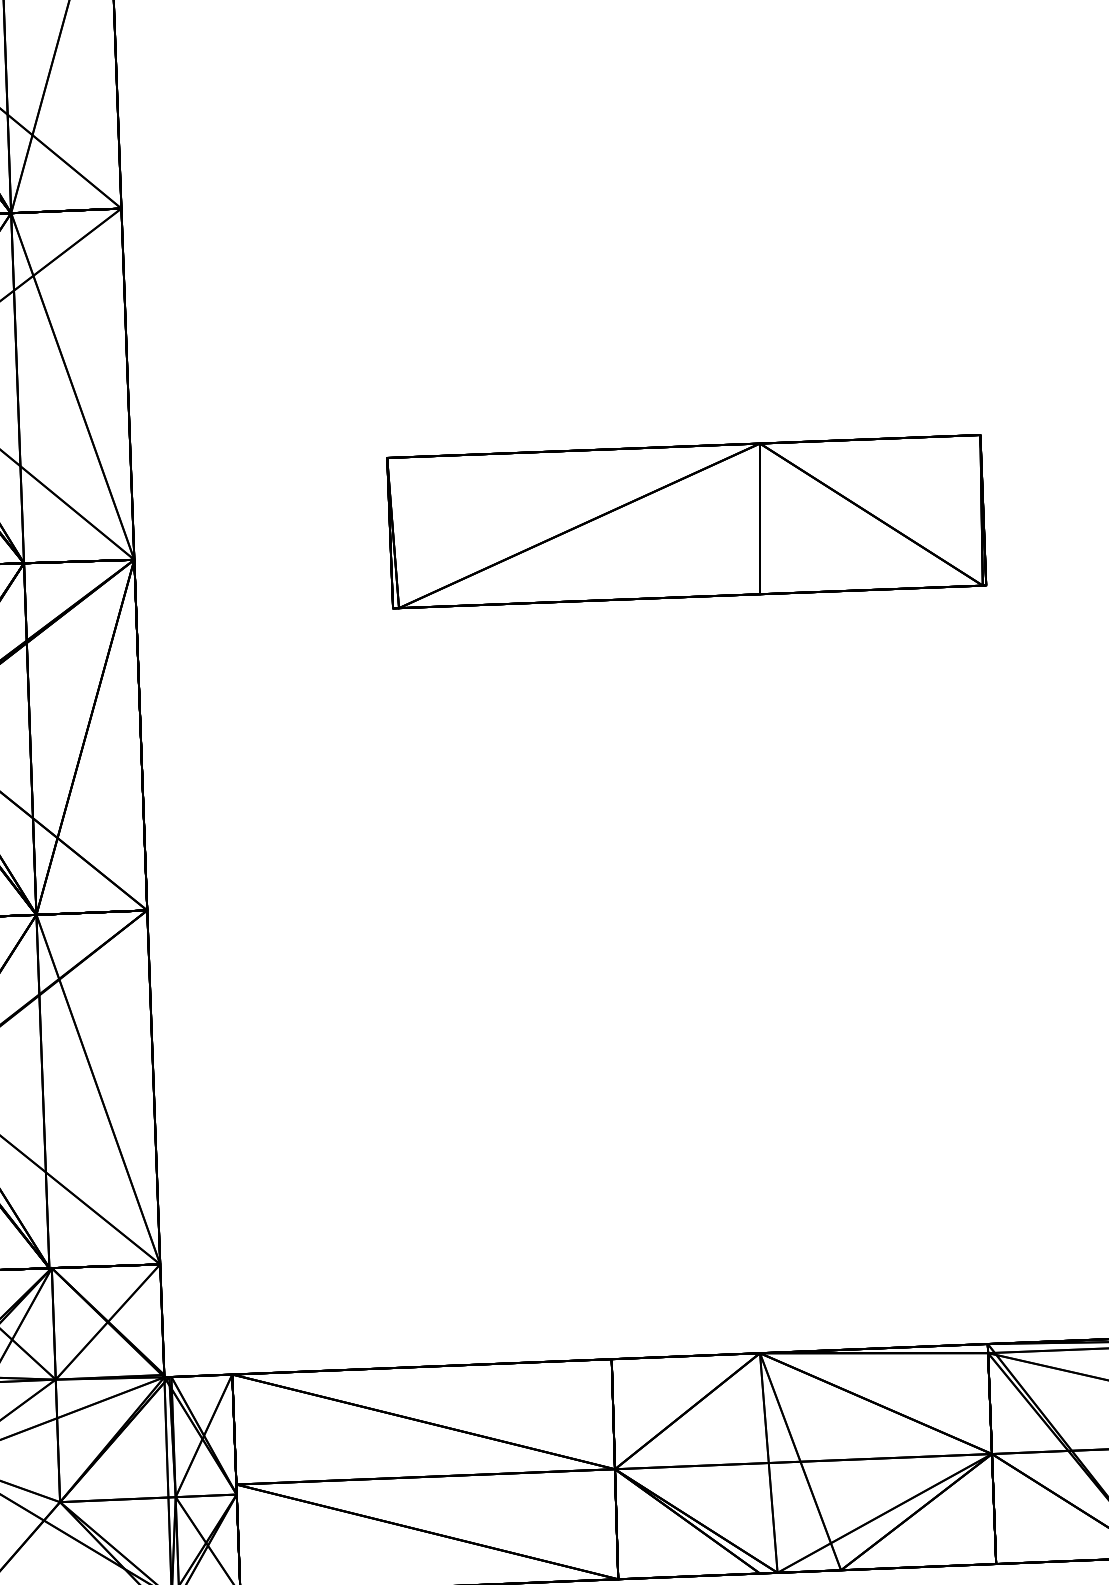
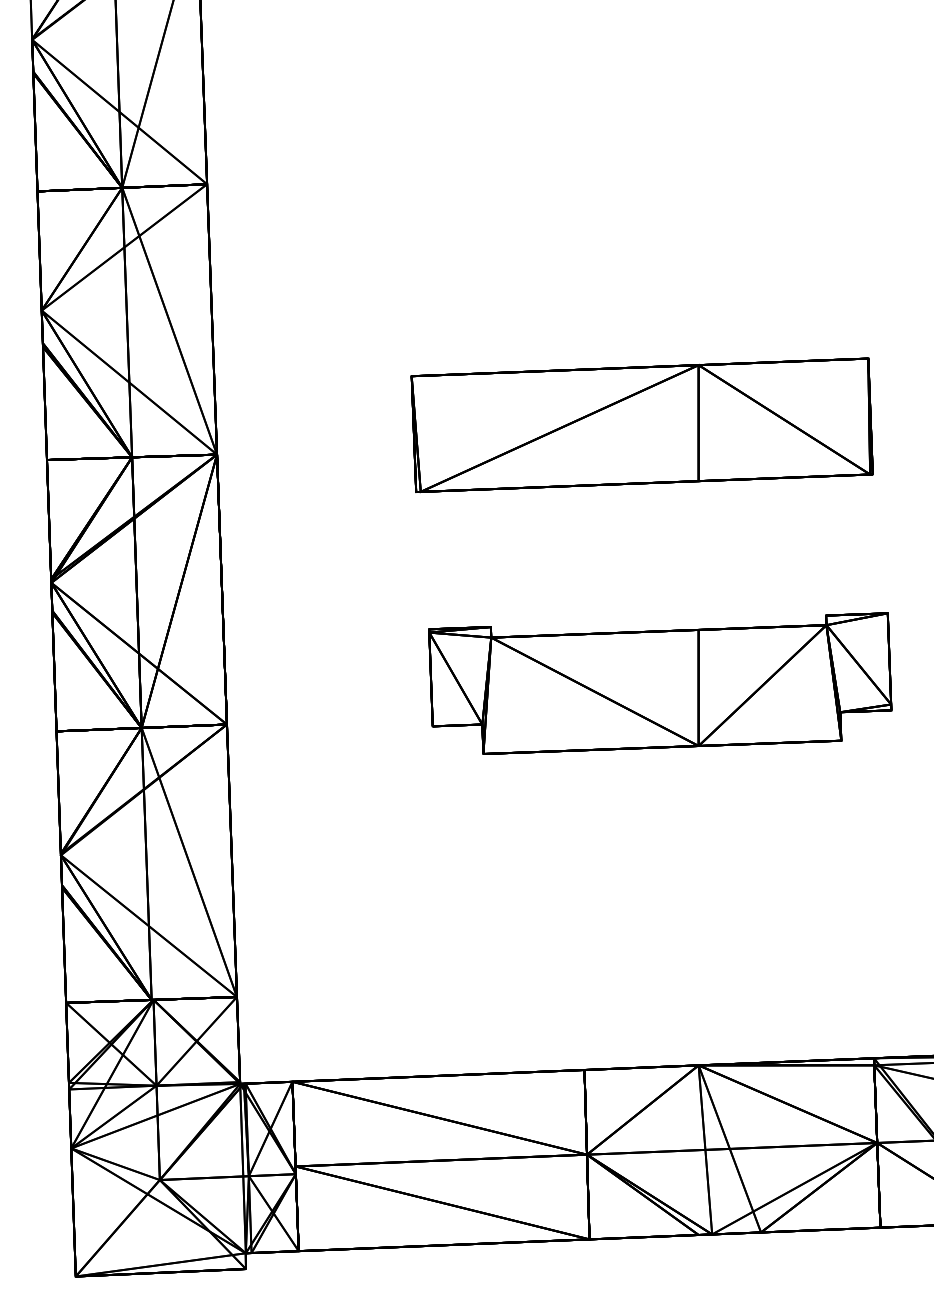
part: (710, 857) -> (660, 683), added

